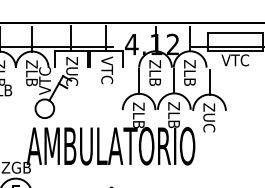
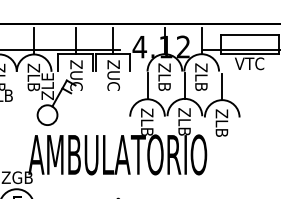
text: (107, 70) -> (113, 74), VTC -> ZUC
text: (45, 80) -> (48, 85), VTC -> ZLE
text: (209, 122) -> (222, 129), ZUC -> ZLB

